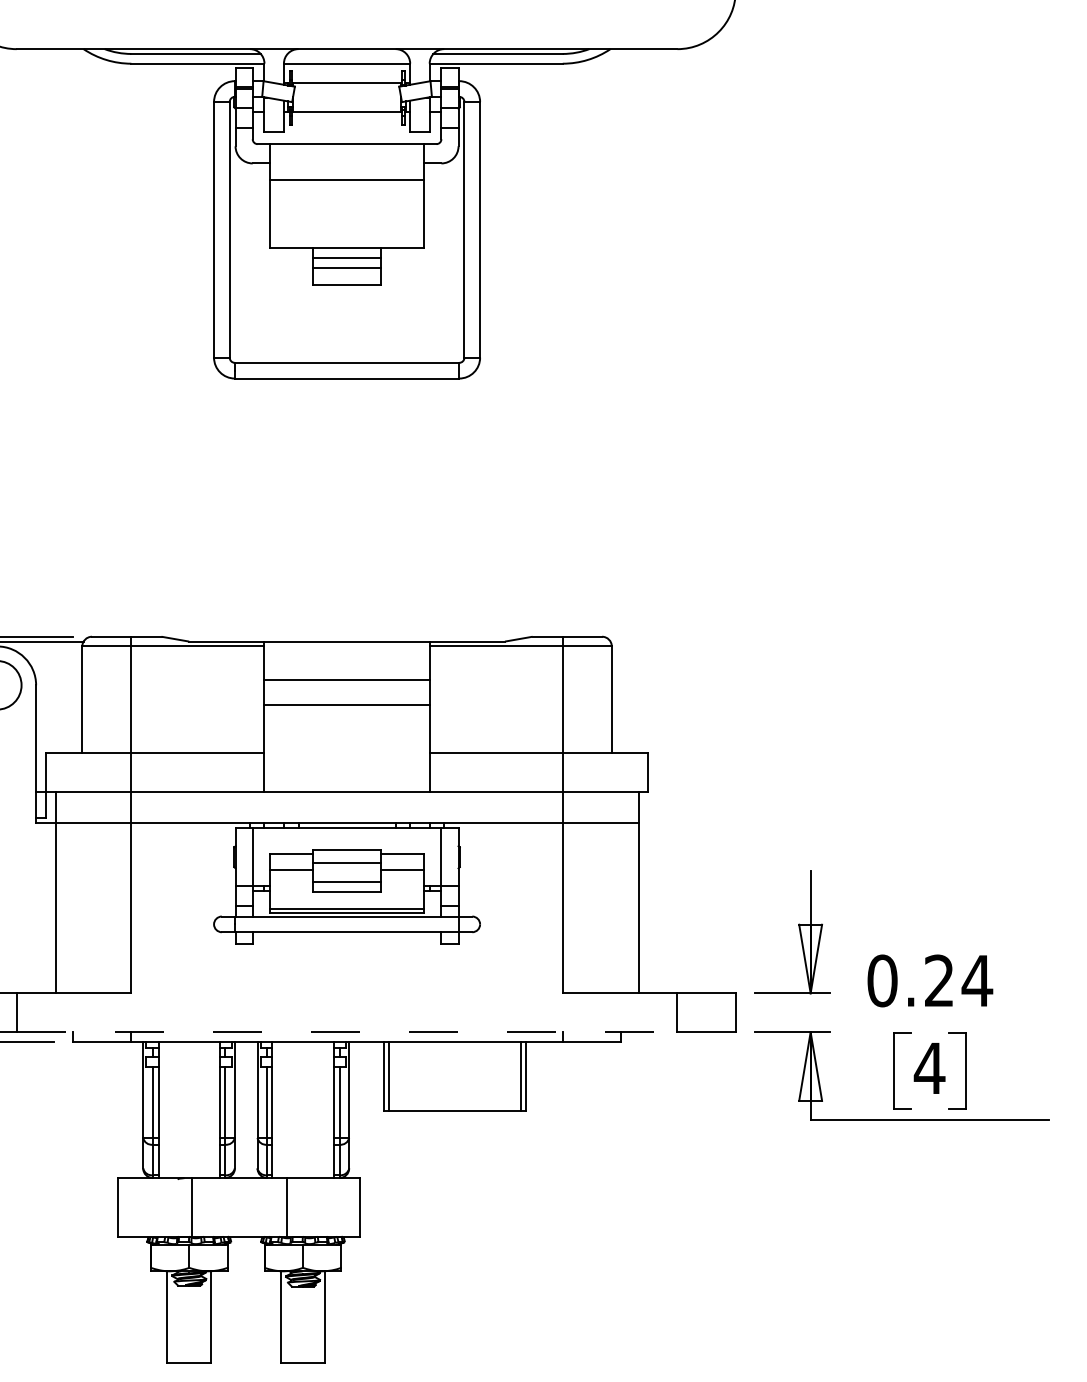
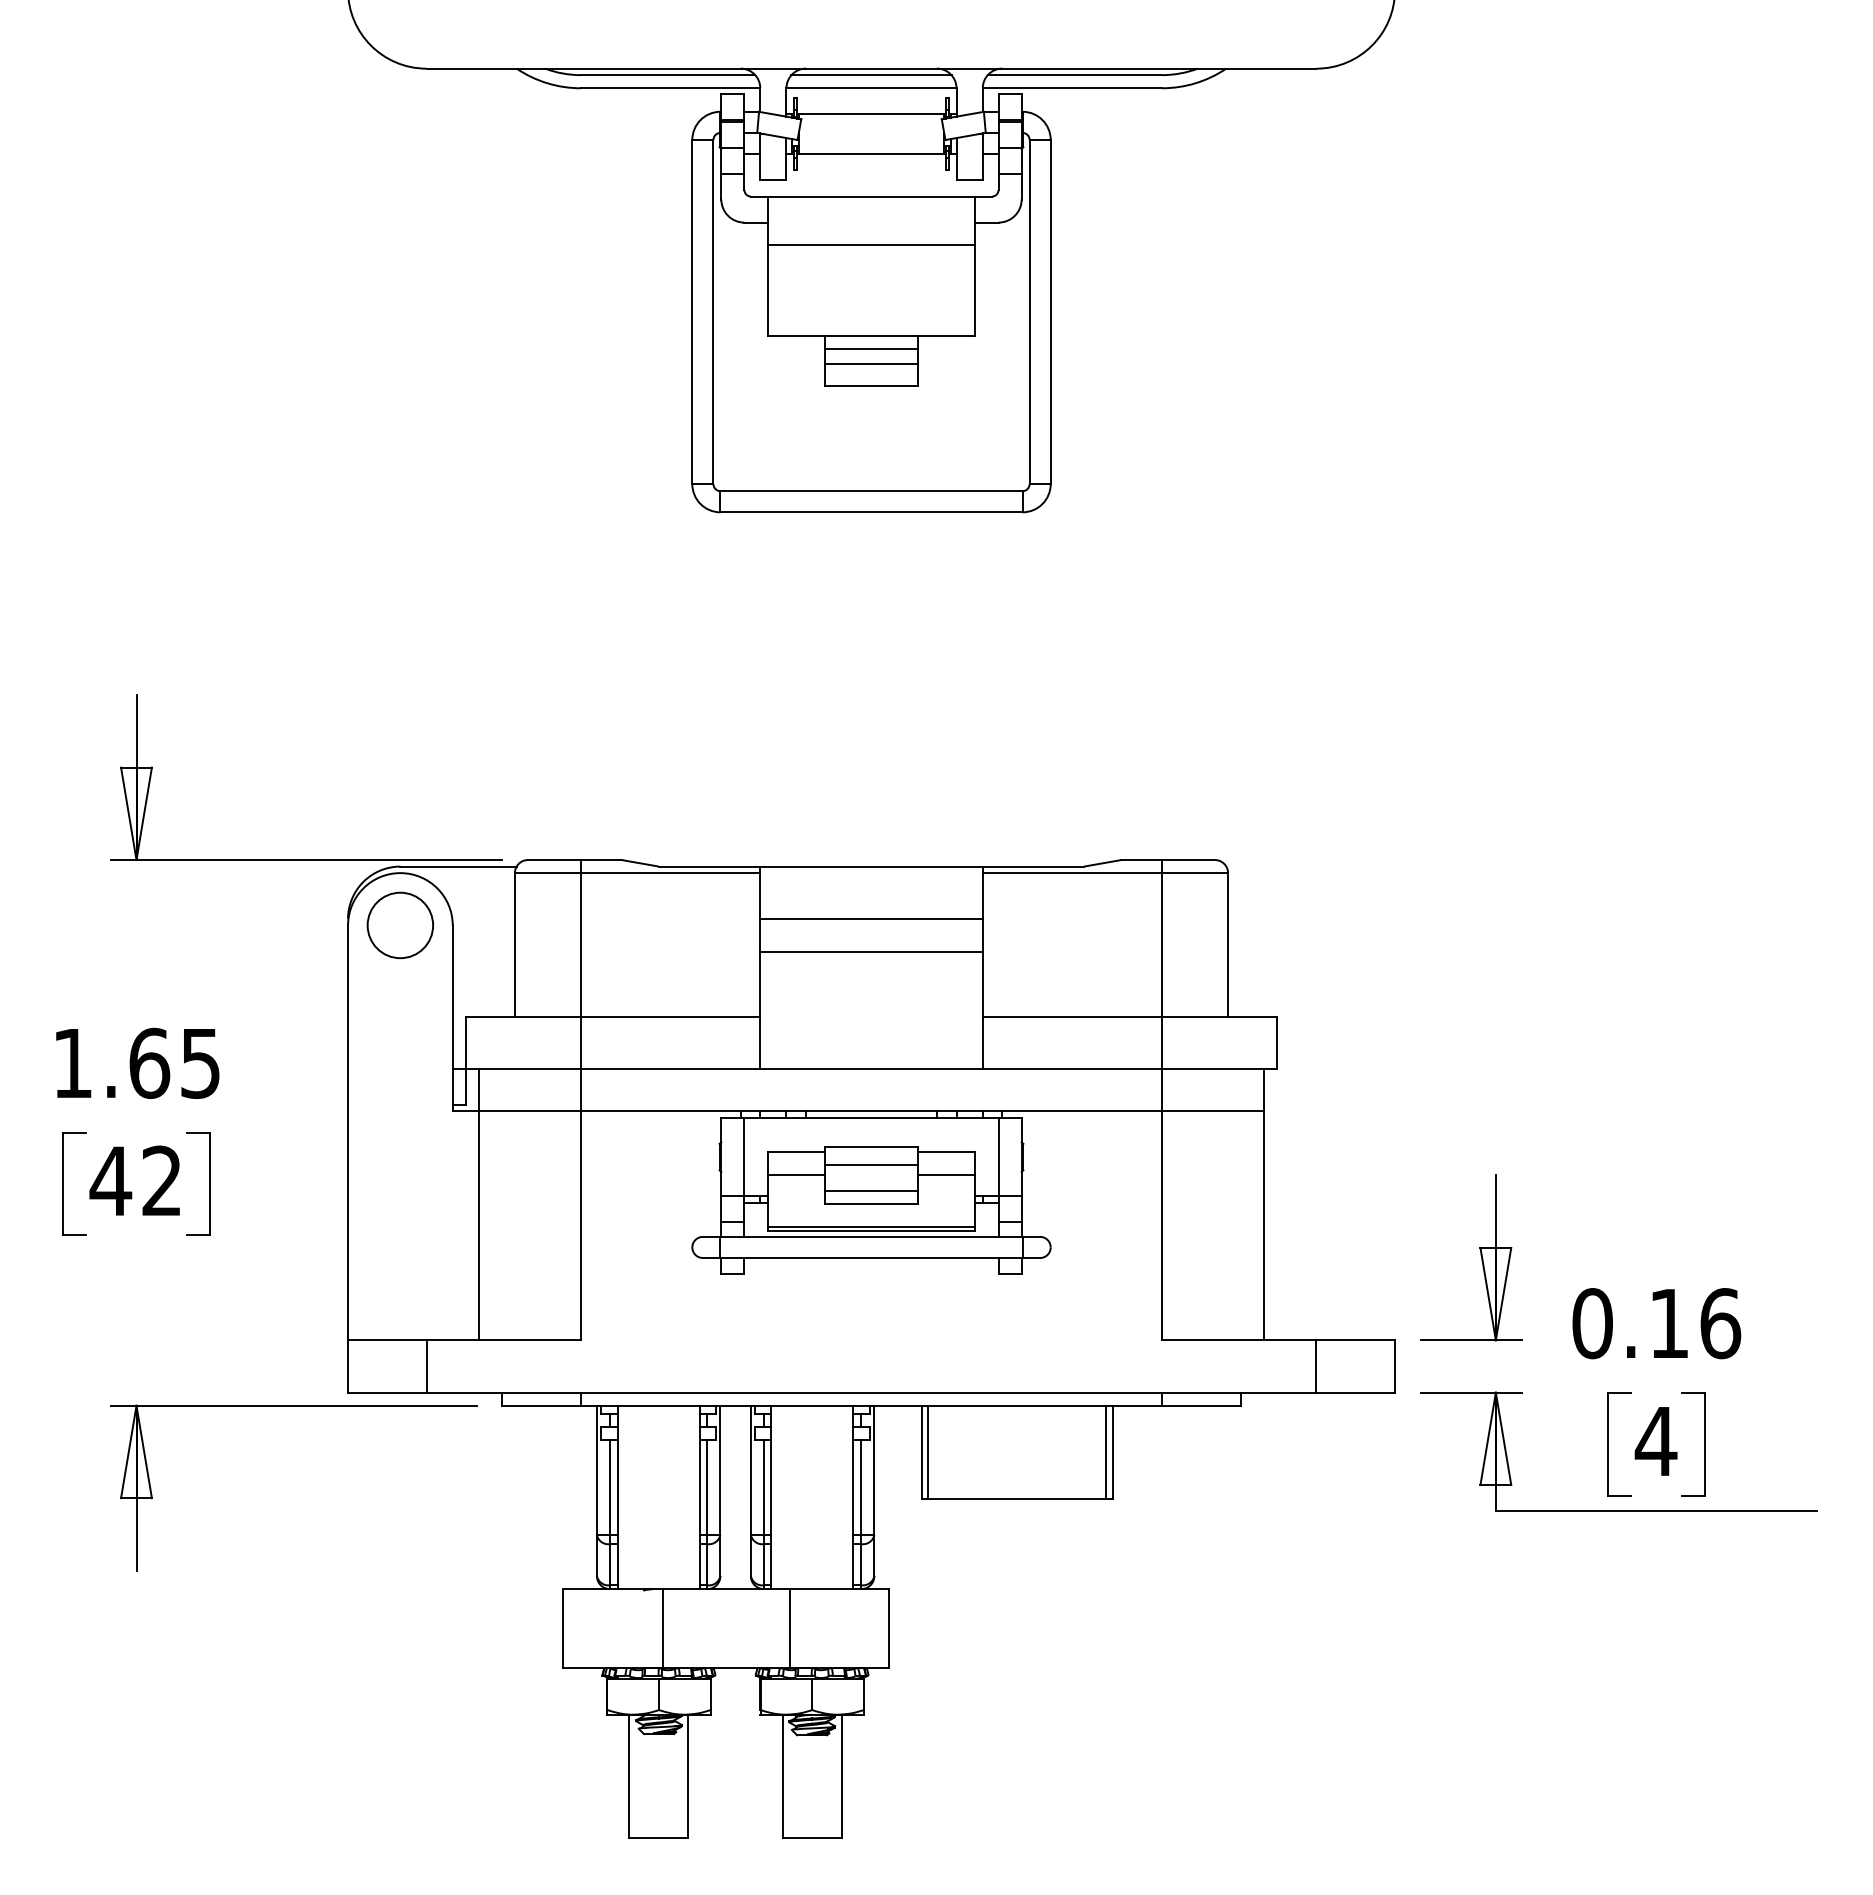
line: (347, 54) -> (871, 75), added
text: (958, 980) -> (1695, 1323), 0.24 -> 0.16
line: (347, 1032) -> (871, 1392), dashed -> solid

